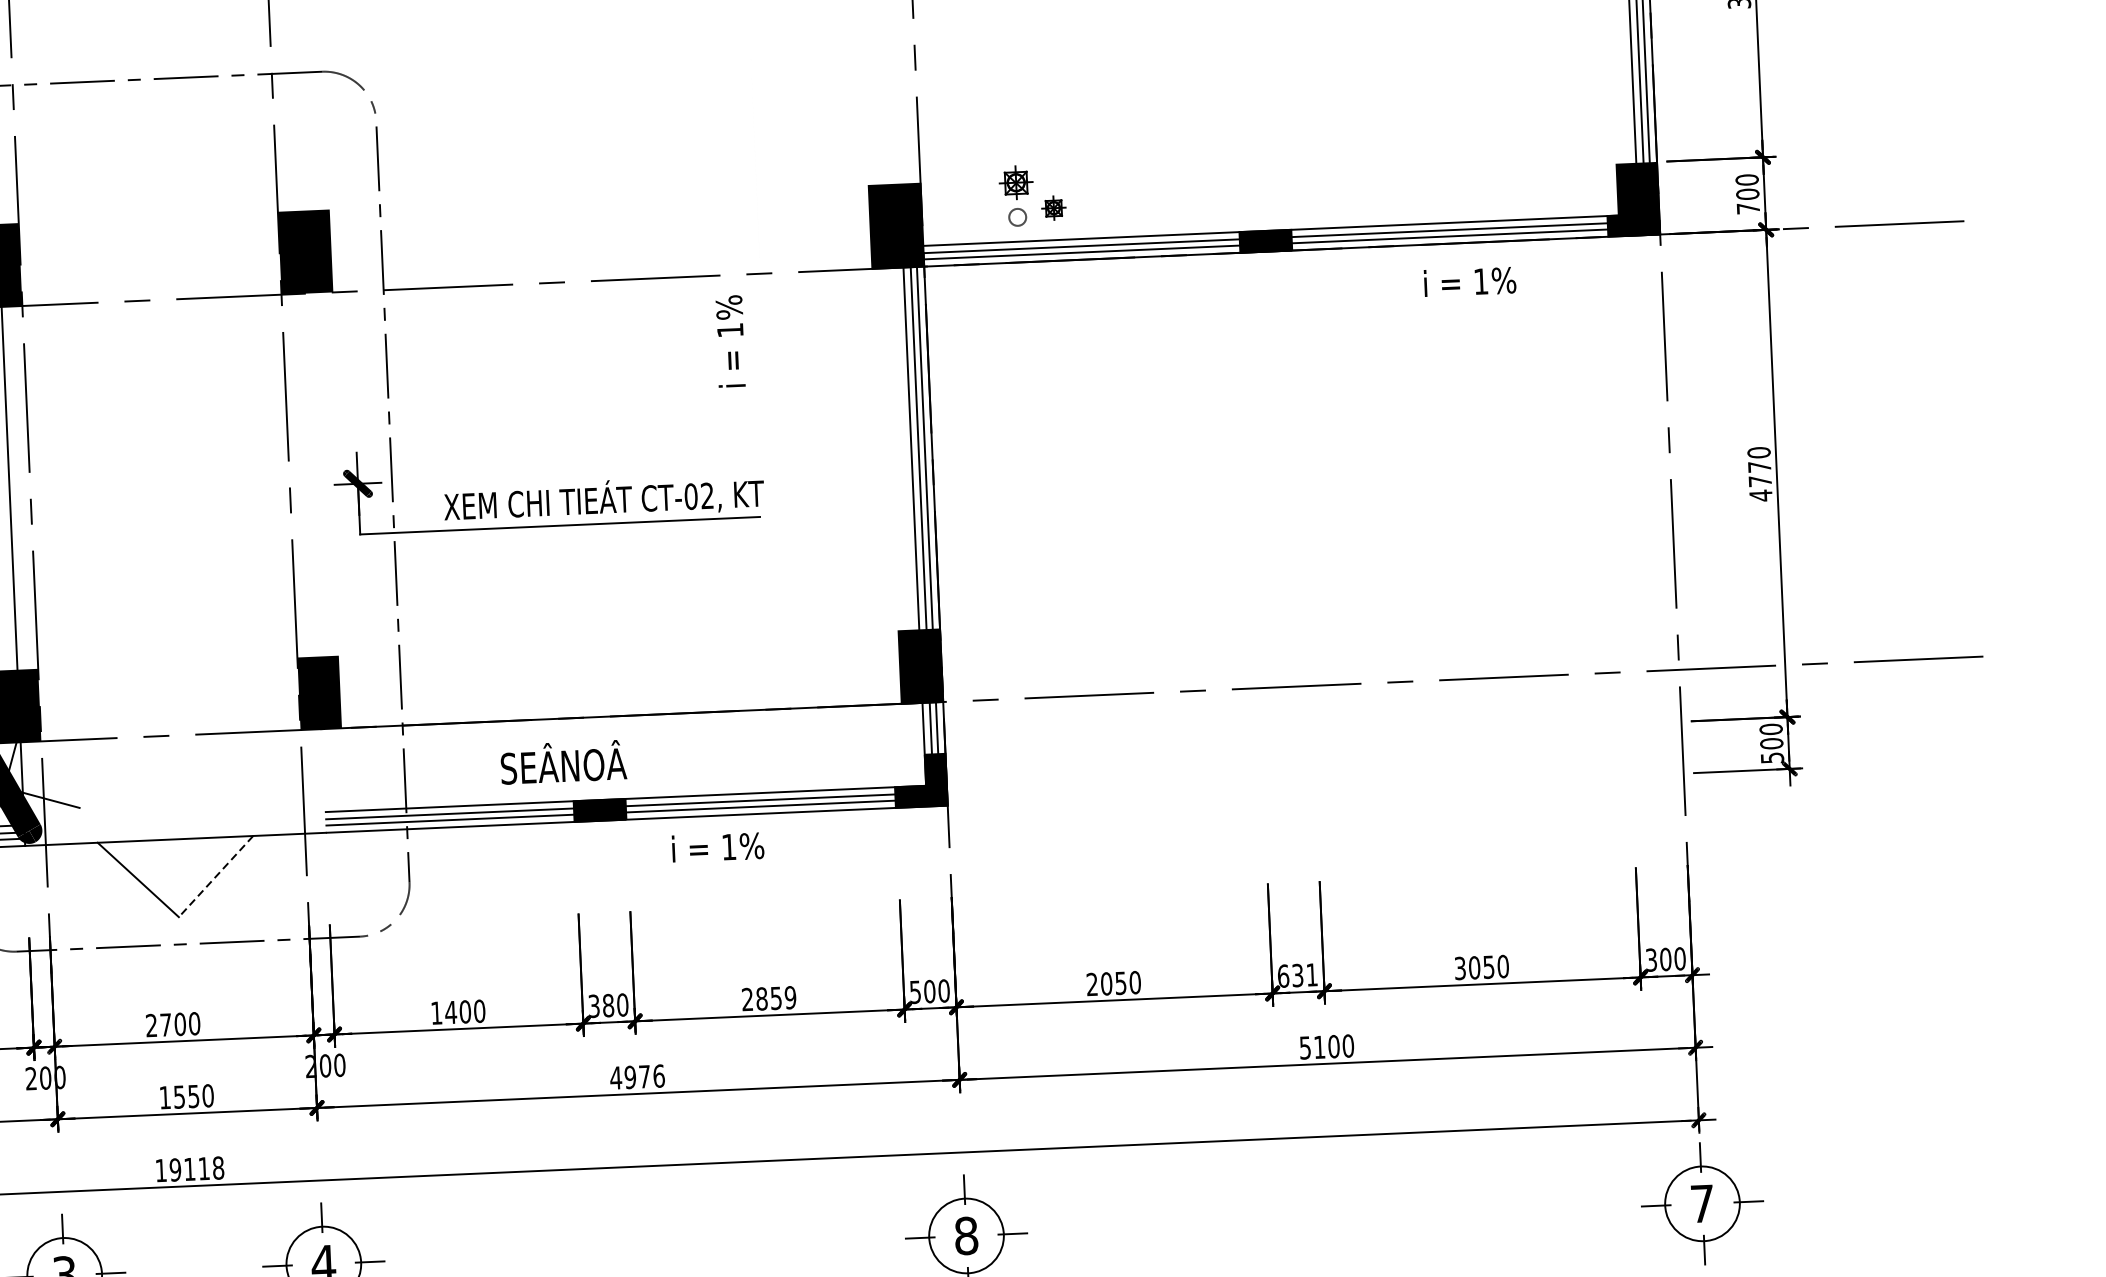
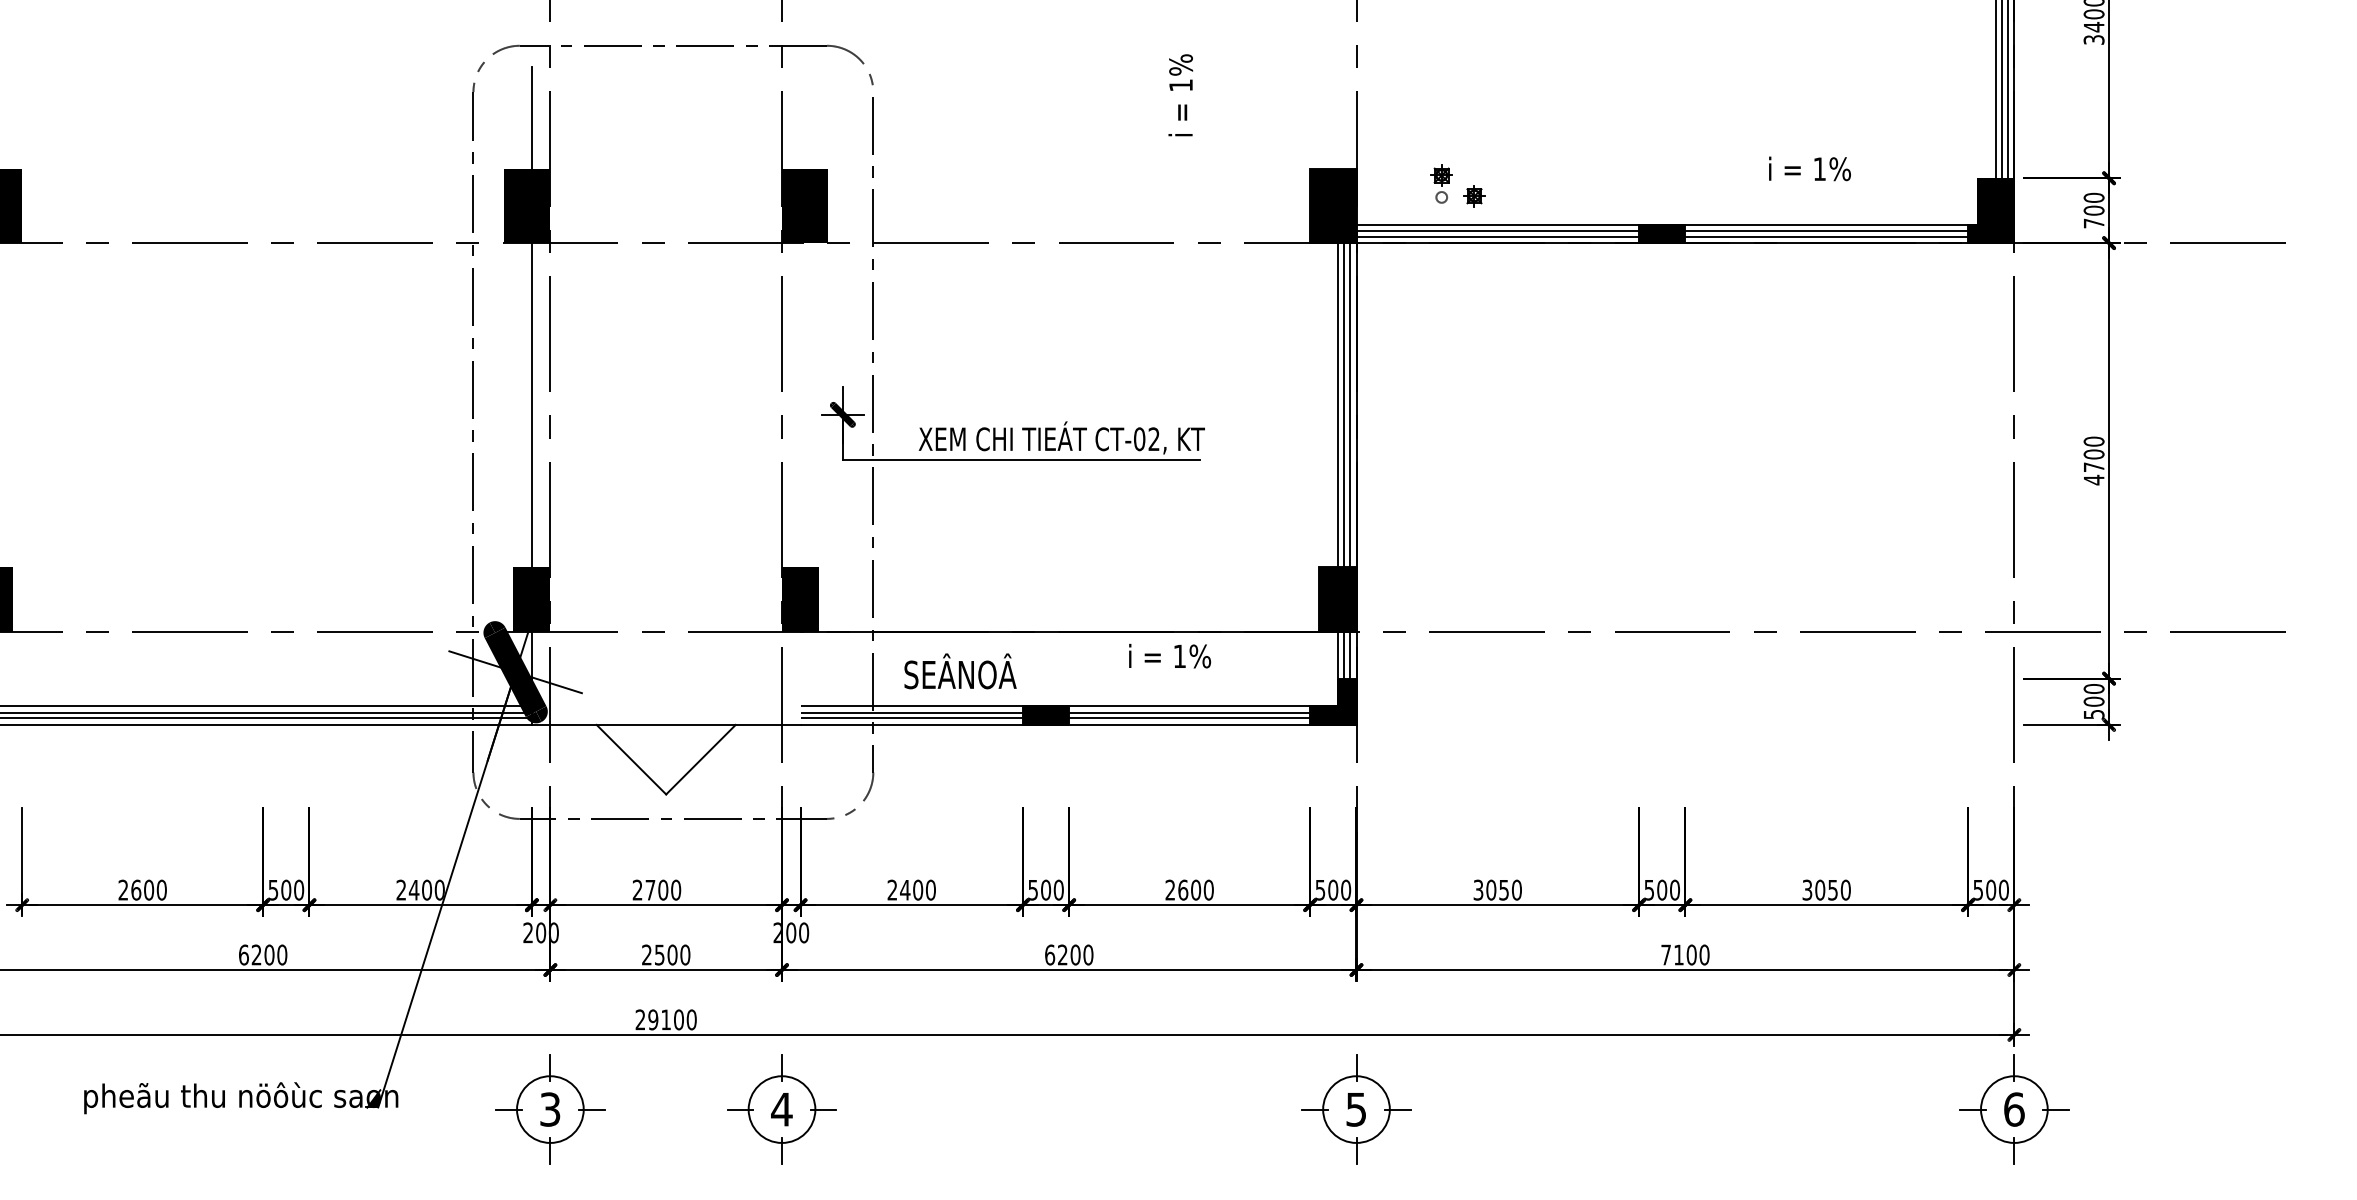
part: (1016, 195) -> (1441, 183), size x0.71
text: (1469, 281) -> (1809, 168), moved
text: (730, 341) -> (1180, 95), moved
text: (1759, 467) -> (2093, 454), 4770 -> 4700
text: (563, 762) -> (960, 671), moved
text: (718, 846) -> (1170, 655), moved
line: (215, 877) -> (700, 760), dashed -> solid
text: (1651, 959) -> (1978, 889), 300 -> 500
text: (1296, 974) -> (1661, 889), 631 -> 500
text: (1092, 984) -> (1478, 890), 2050 -> 3050
text: (775, 997) -> (1195, 889), 2859 -> 2600
text: (601, 1005) -> (1039, 889), 380 -> 500
text: (436, 1012) -> (892, 889), 1400 -> 2400
text: (1304, 1047) -> (1665, 954), 5100 -> 7100
text: (636, 1076) -> (1068, 954), 4976 -> 6200
text: (179, 1096) -> (659, 954), 1550 -> 2500
text: (189, 1168) -> (665, 1019), 19118 -> 29100
text: (1702, 1203) -> (2014, 1109), 7 -> 6
text: (966, 1235) -> (1356, 1109), 8 -> 5

